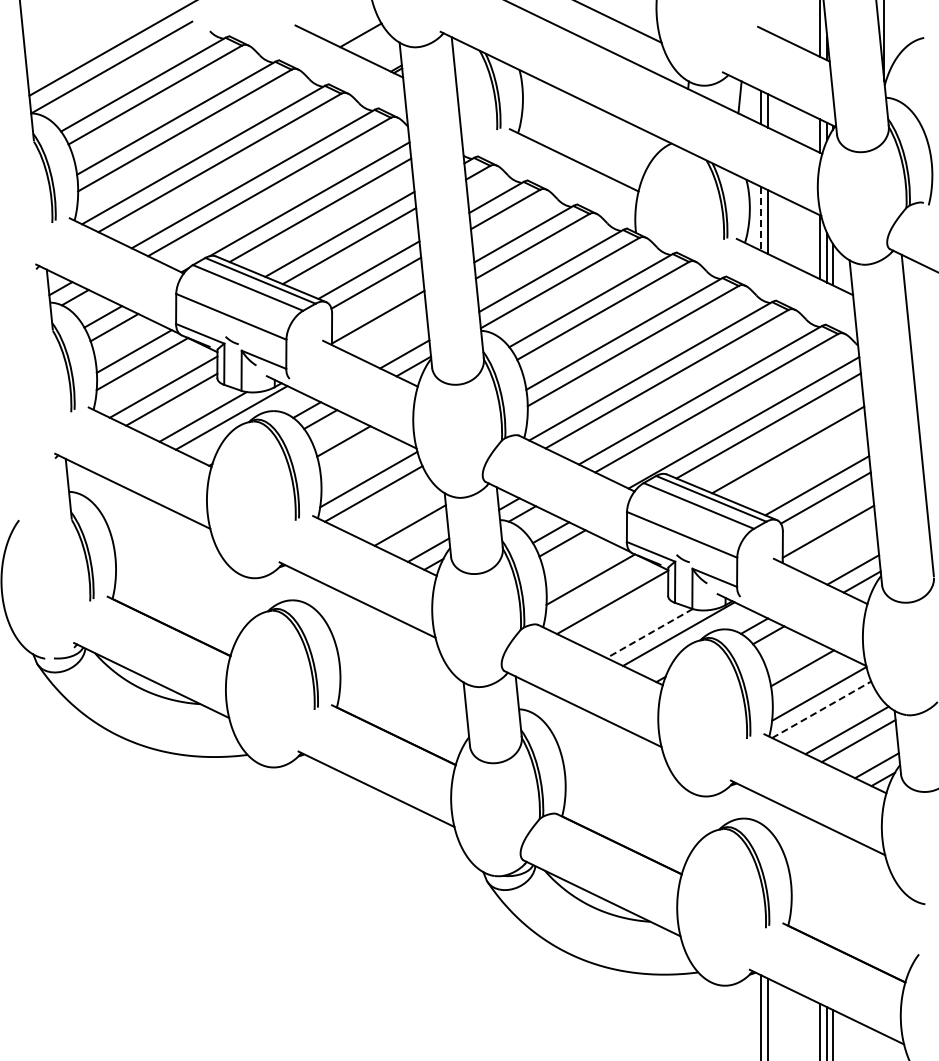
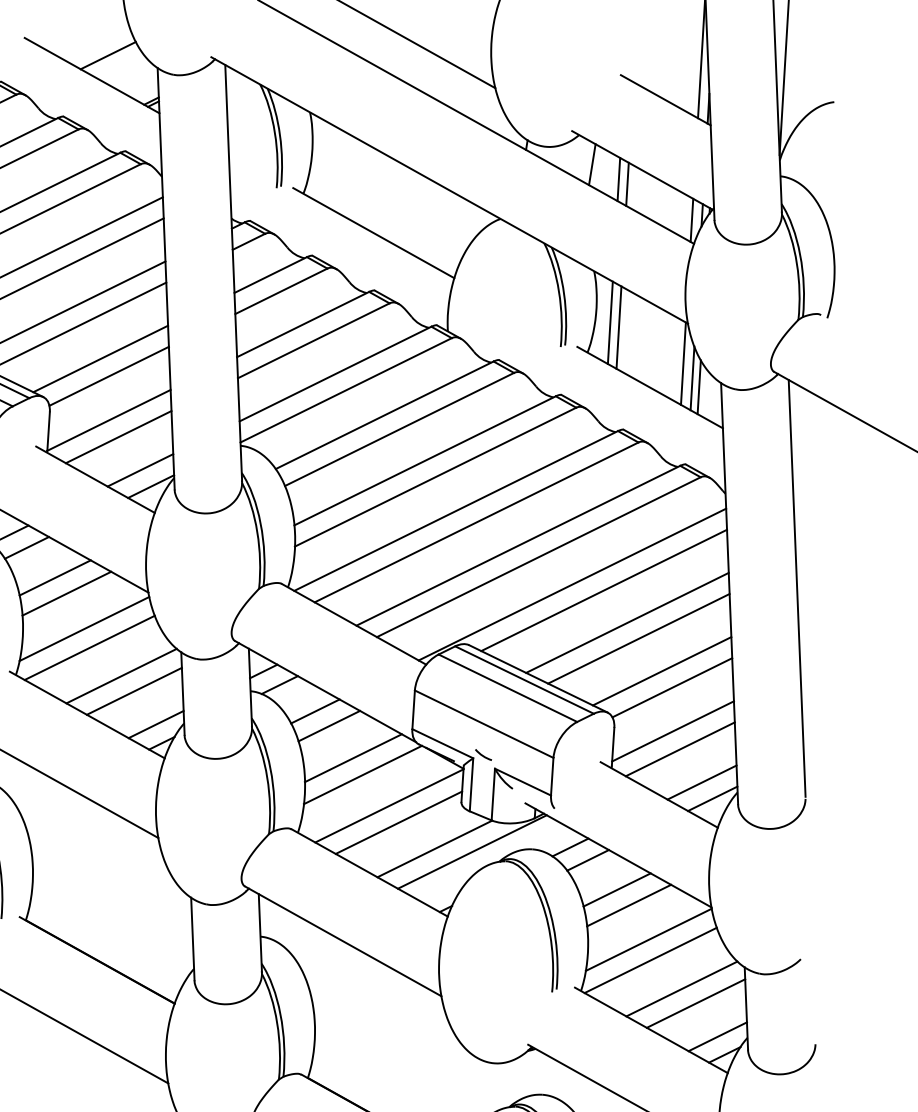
line: (761, 218) -> (610, 322), dashed -> solid
line: (386, 329) -> (118, 436), added
line: (353, 453) -> (66, 594), added
line: (797, 461) -> (638, 638), added
line: (399, 513) -> (121, 675), added
line: (834, 544) -> (679, 748), added
line: (582, 566) -> (353, 757), added
line: (620, 614) -> (398, 822), added
line: (649, 633) -> (434, 848), dashed -> solid
line: (792, 656) -> (617, 889), added
line: (822, 709) -> (651, 960), dashed -> solid

